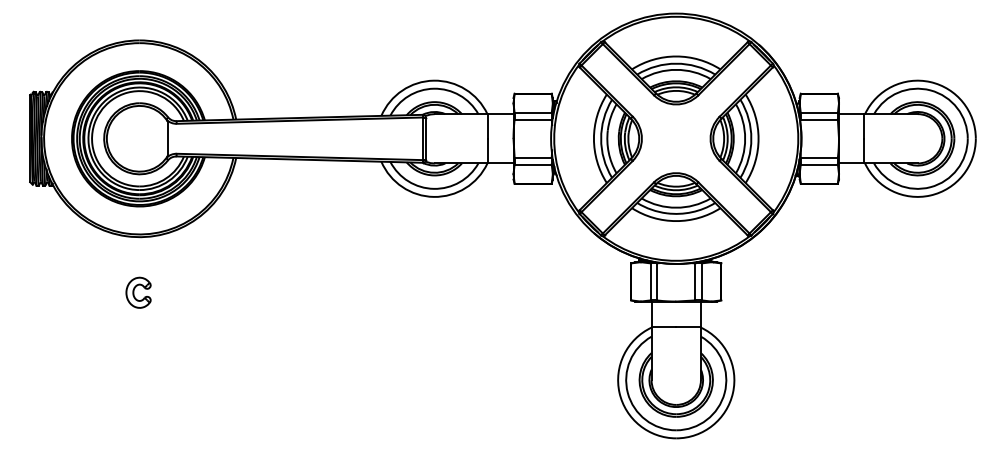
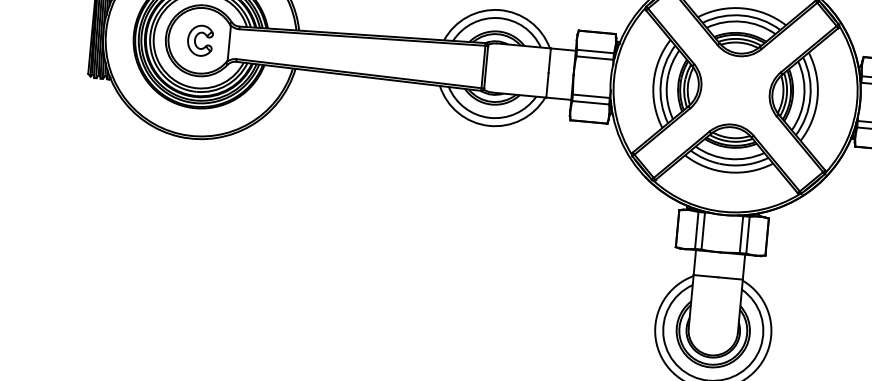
part: (138, 292) -> (200, 40), moved

